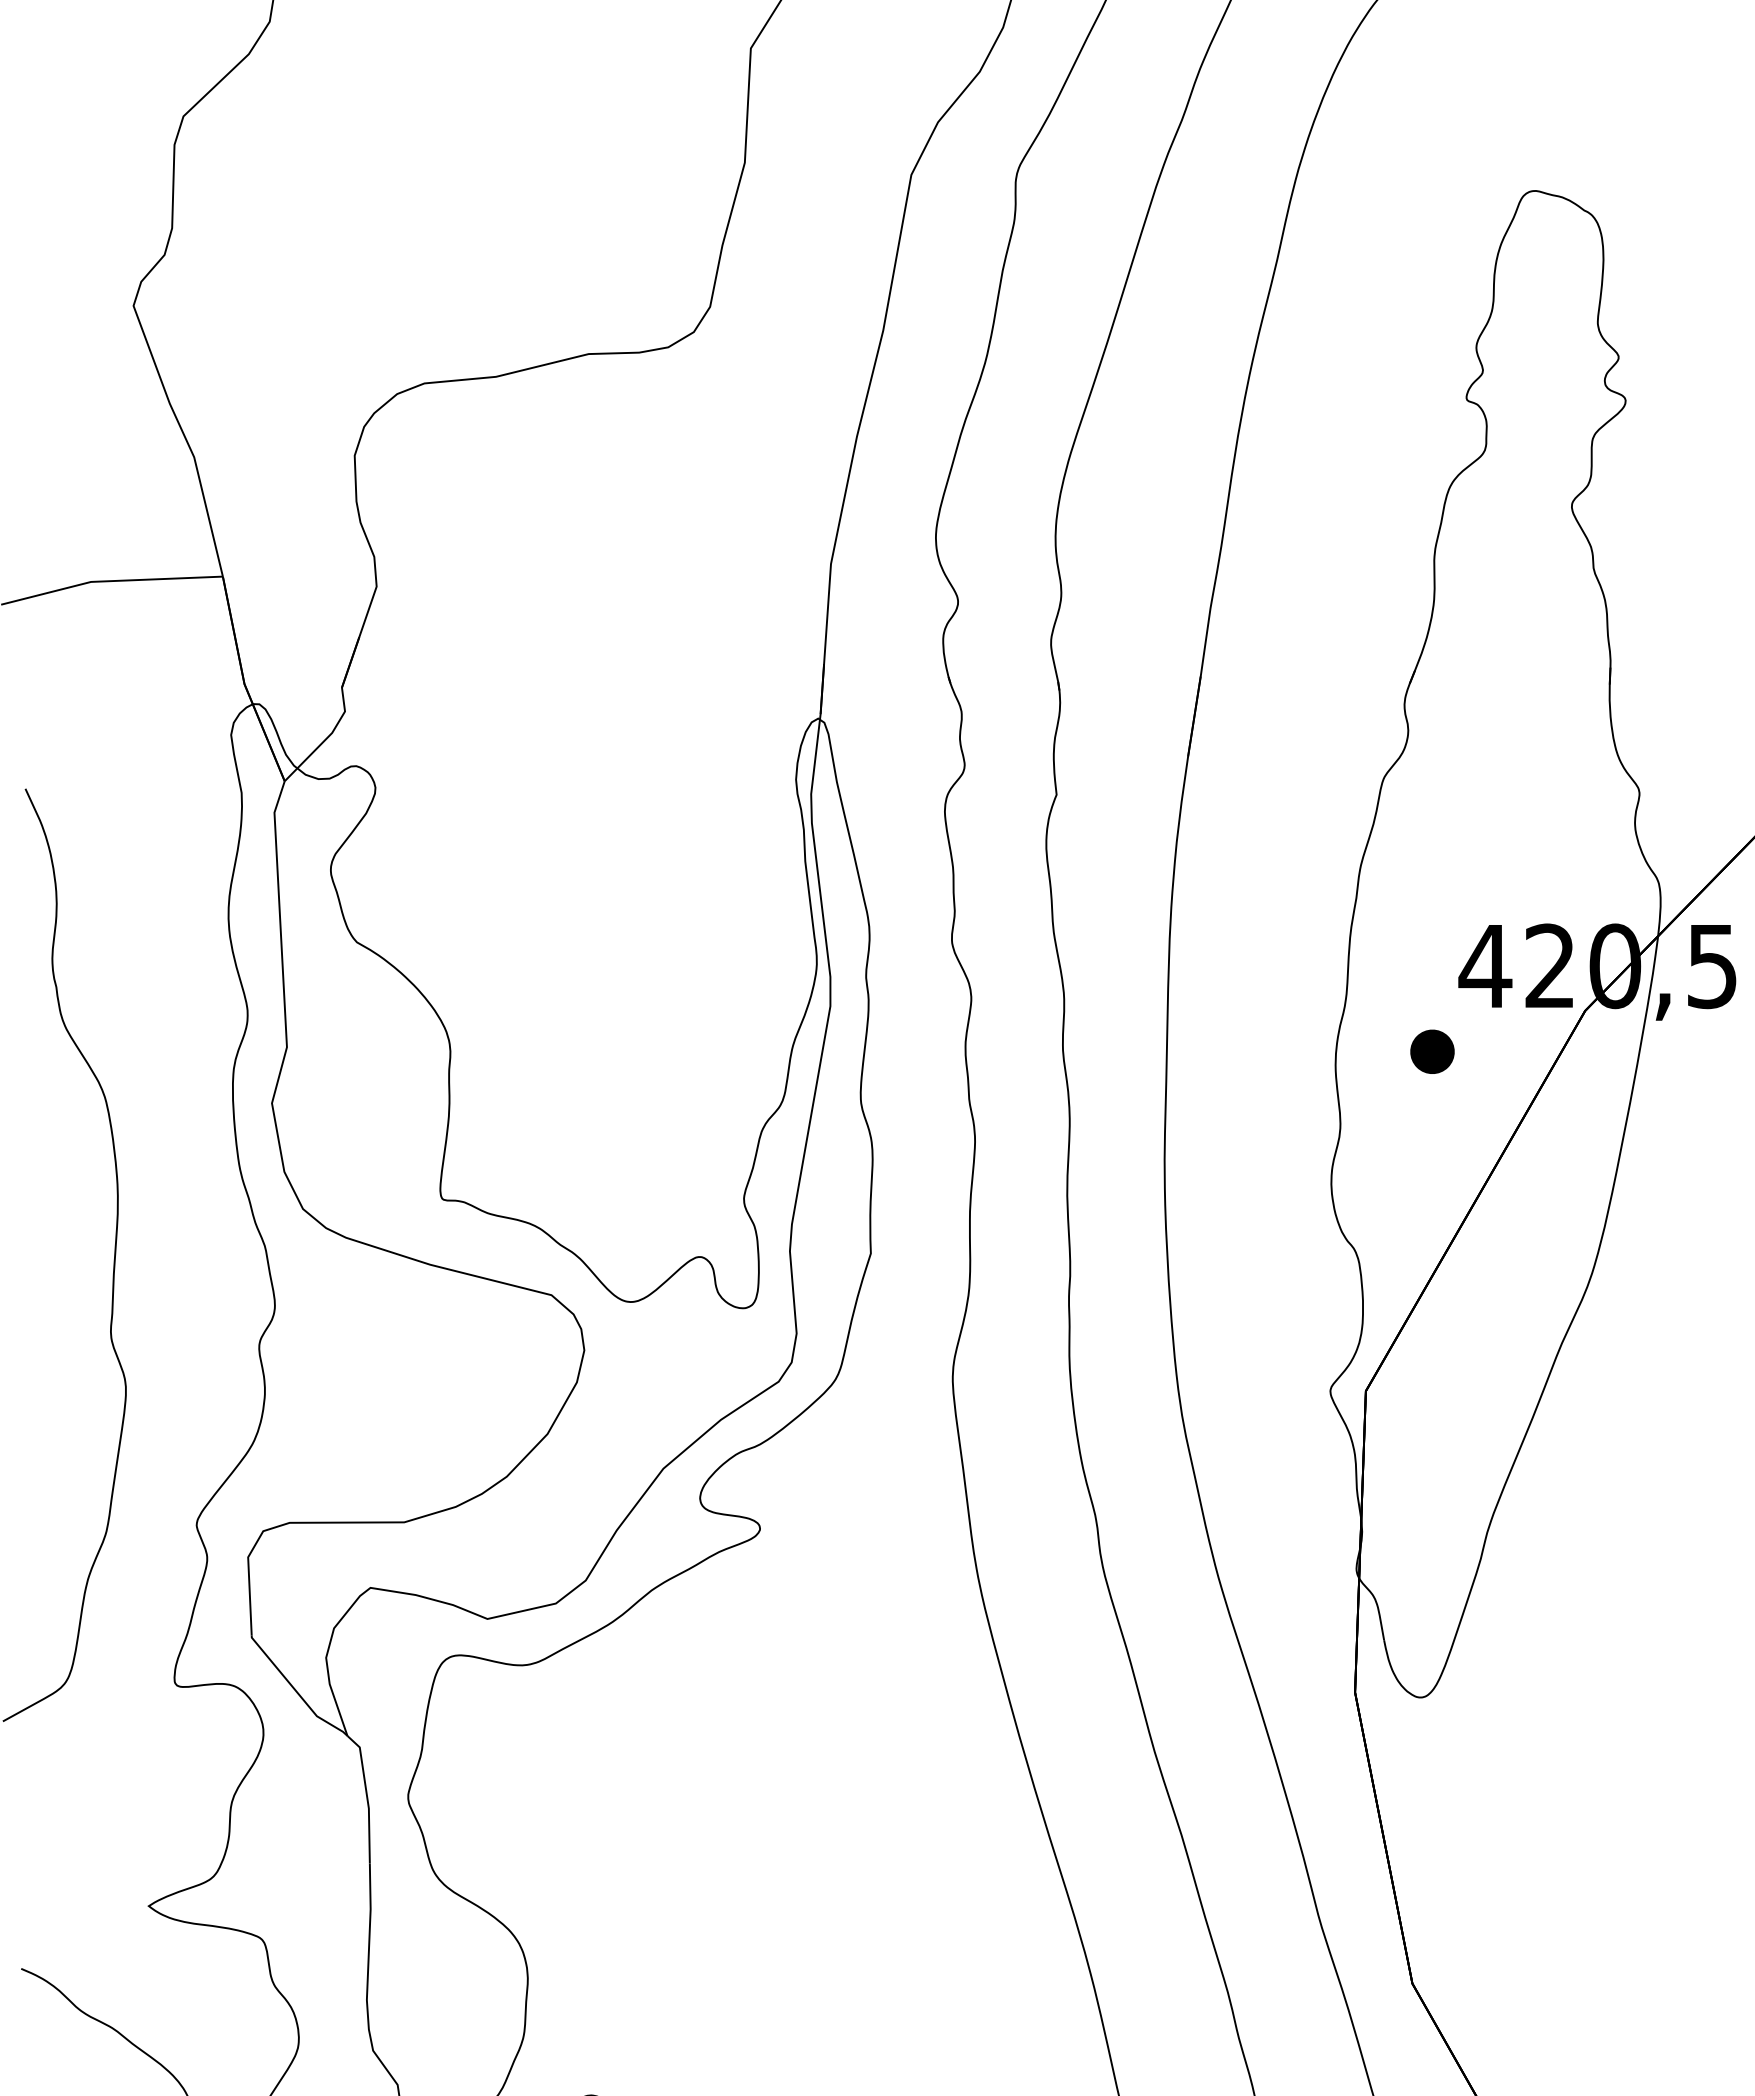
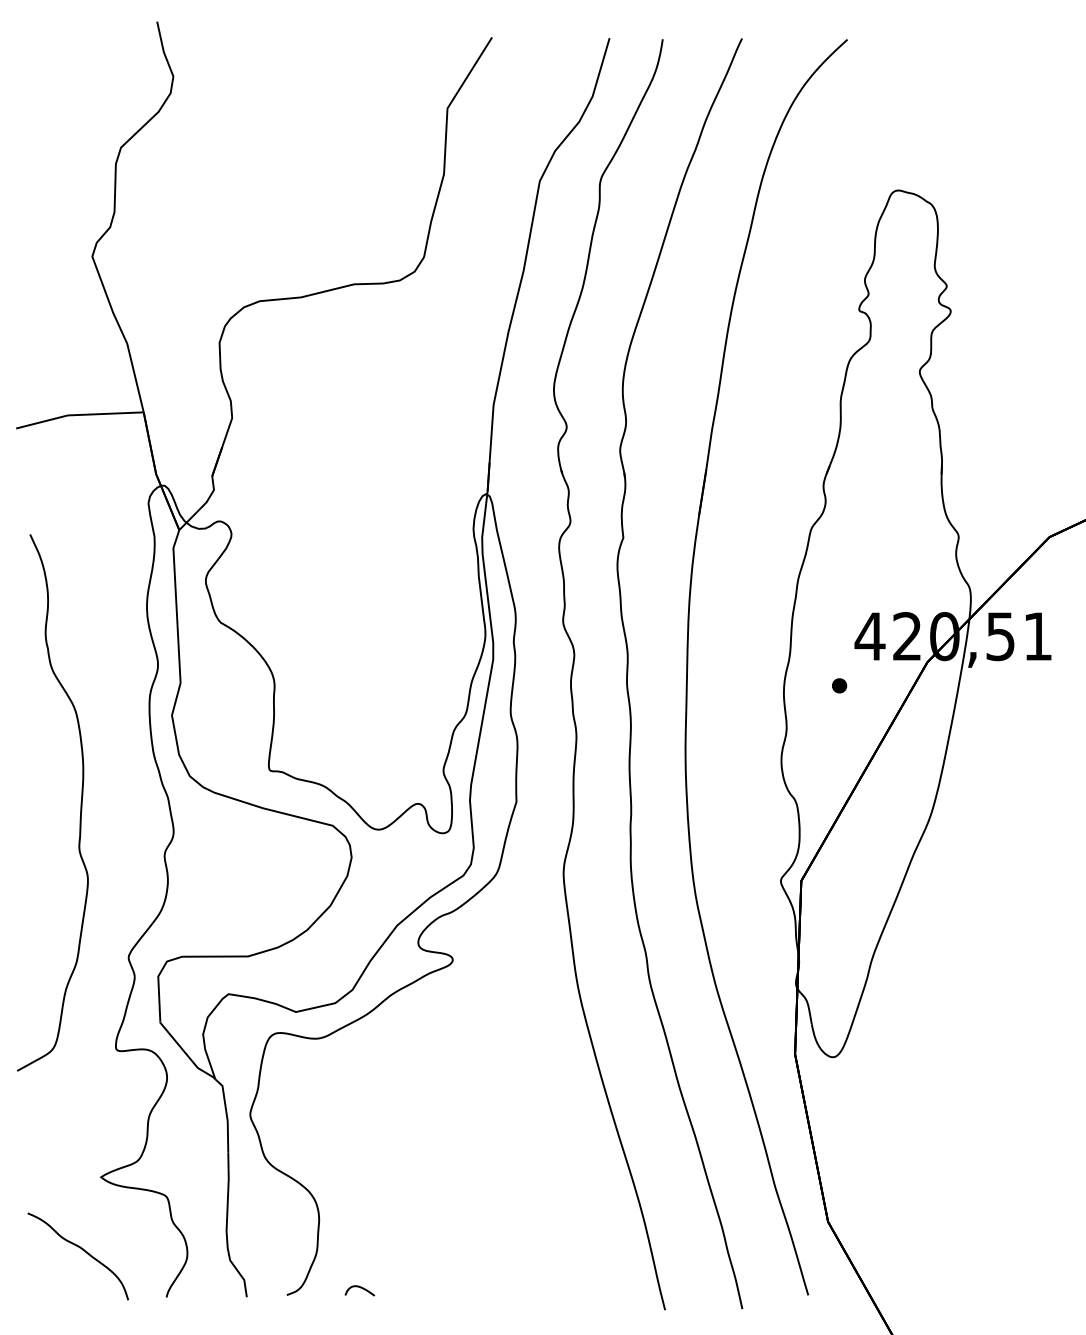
part: (1432, 1051) -> (839, 685), size x0.6

